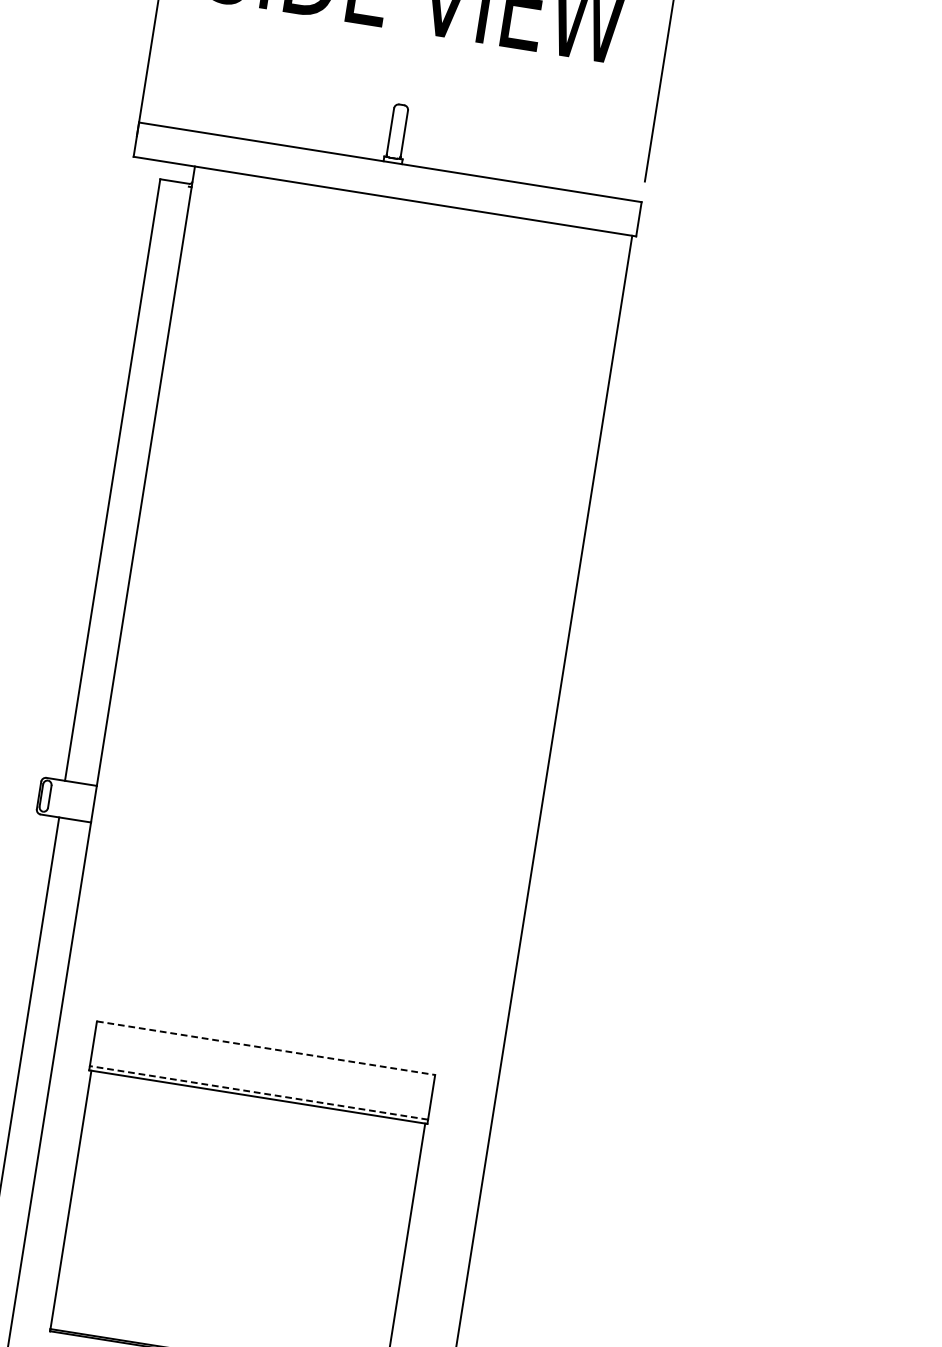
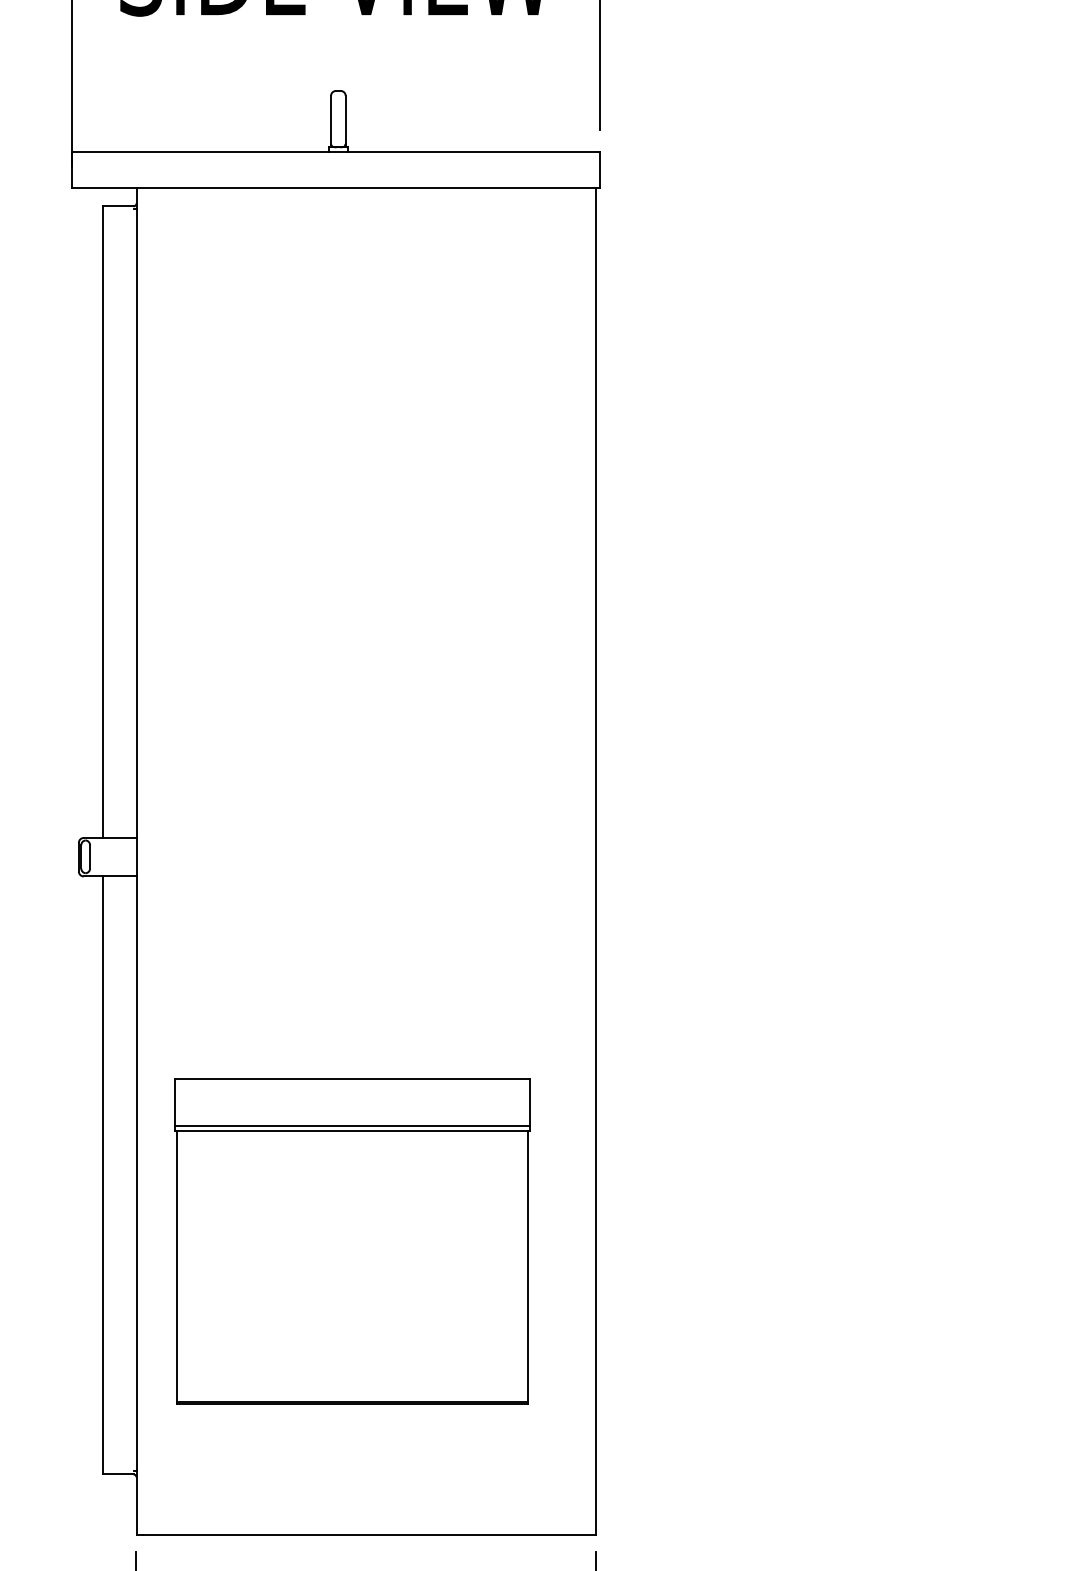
line: (266, 1048) -> (352, 1079), dashed -> solid
line: (259, 1093) -> (352, 1126), dashed -> solid

